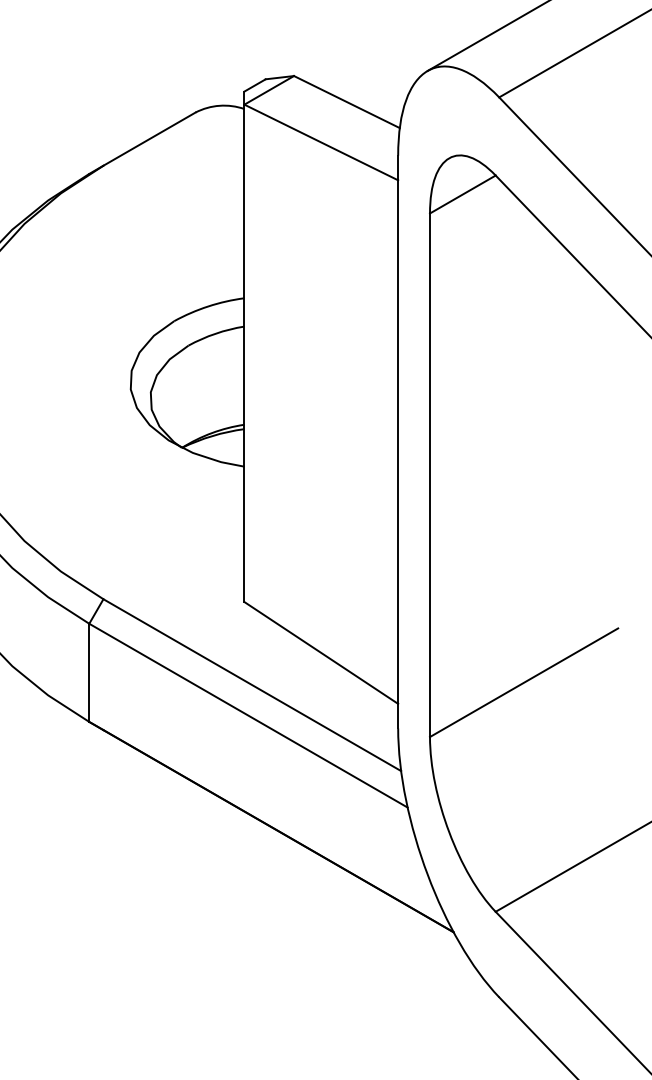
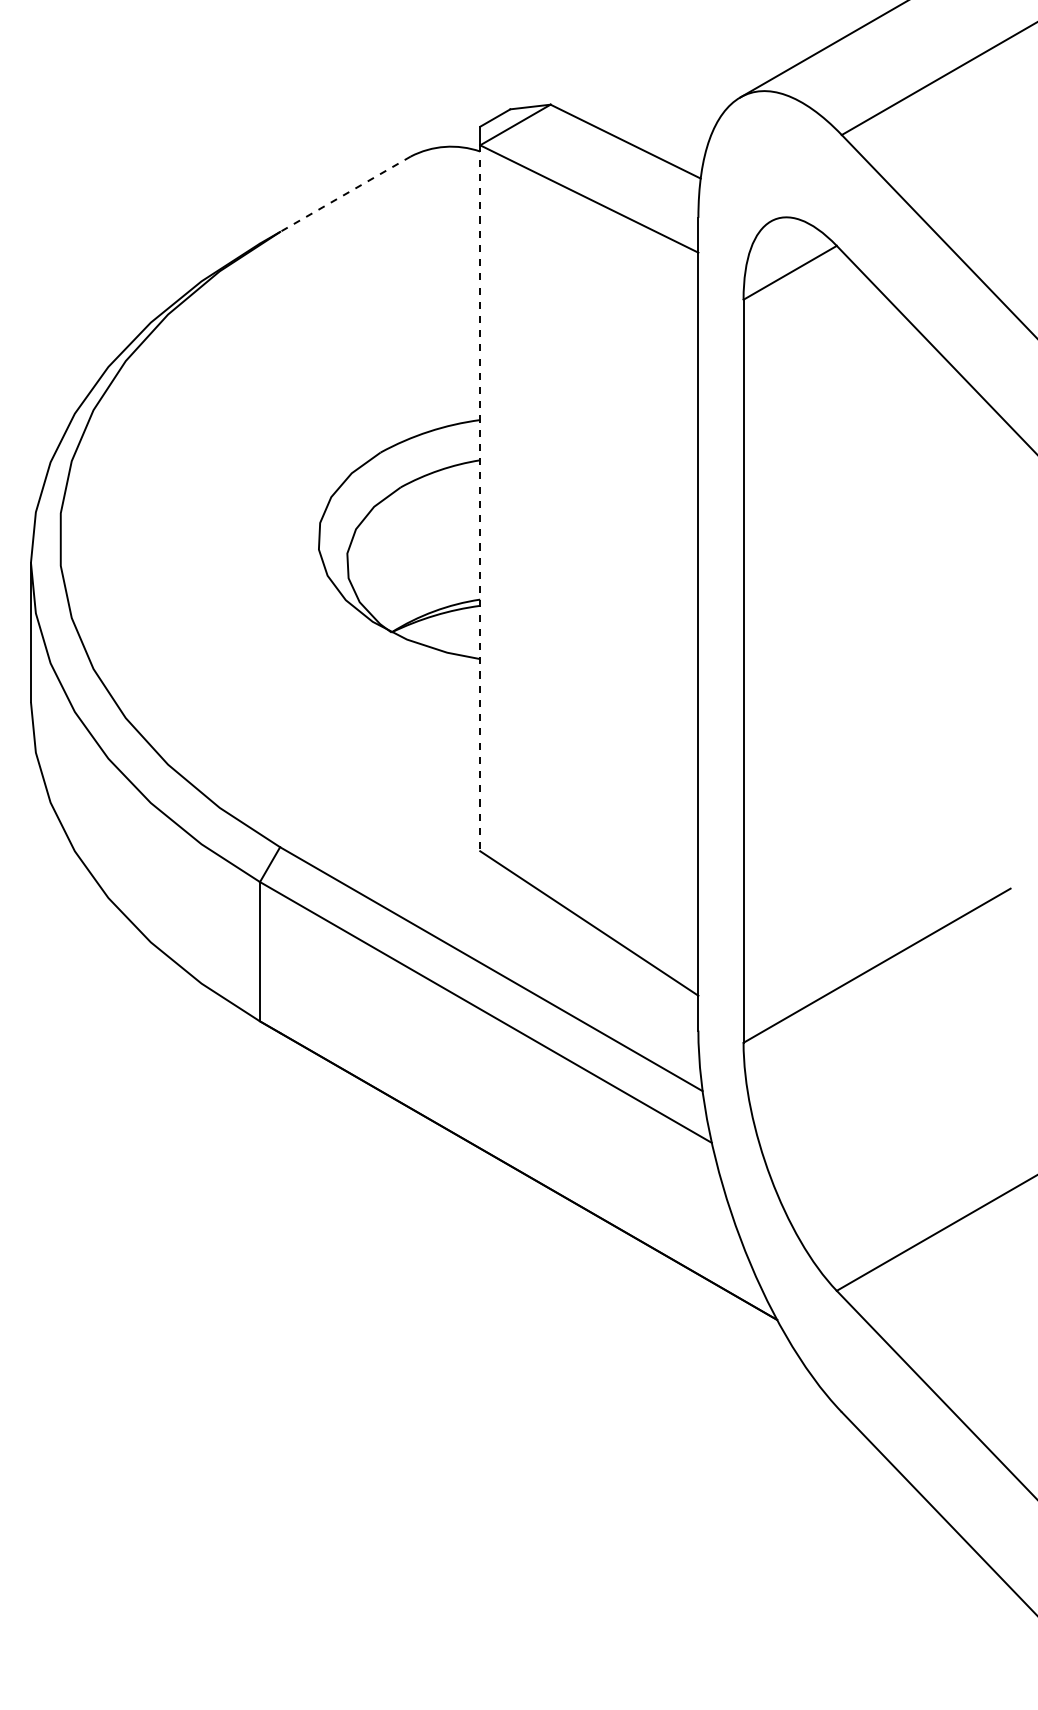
line: (149, 139) -> (345, 194), solid -> dashed
line: (244, 353) -> (480, 498), solid -> dashed

